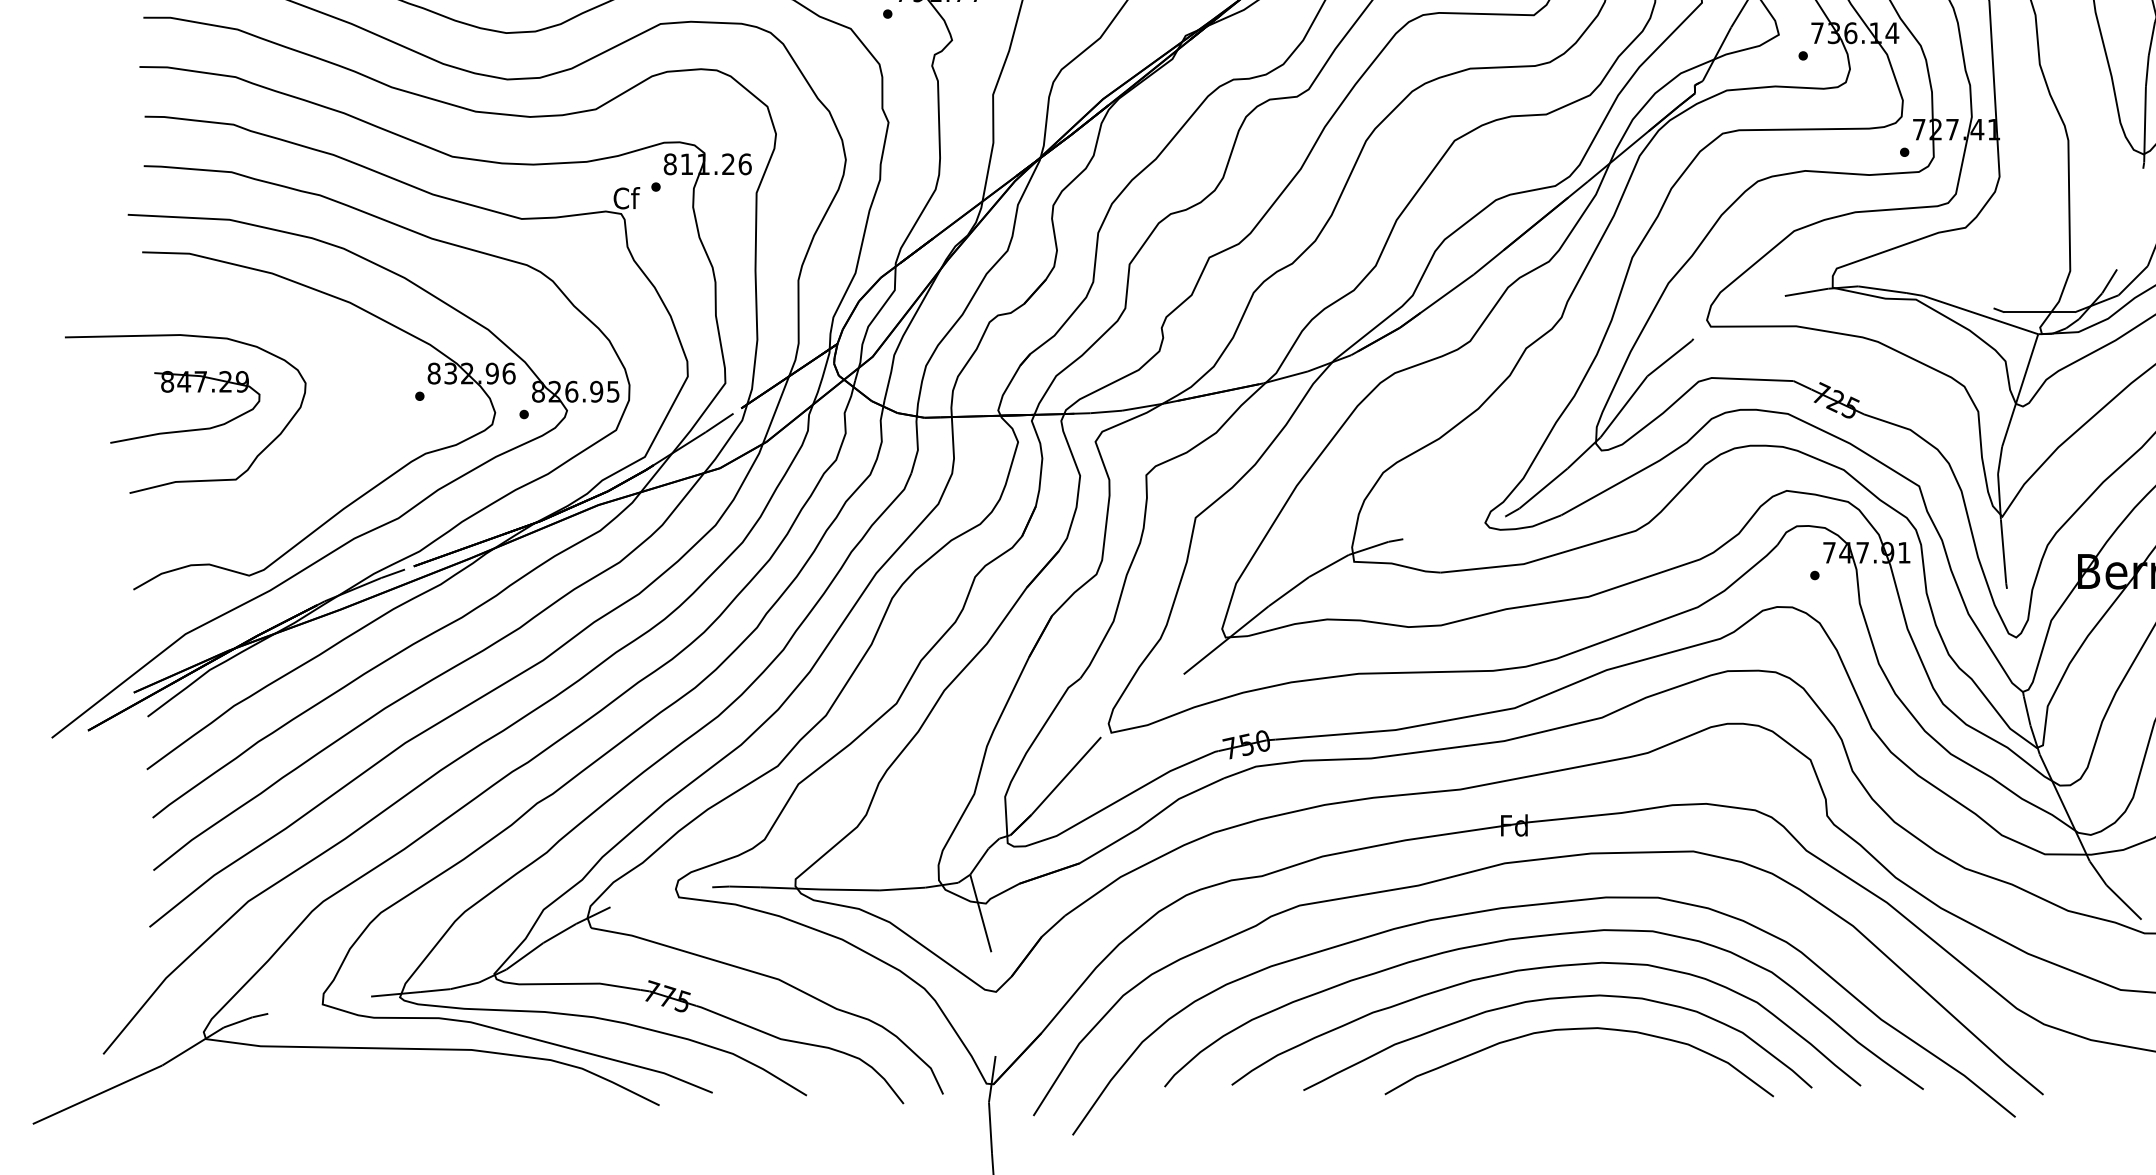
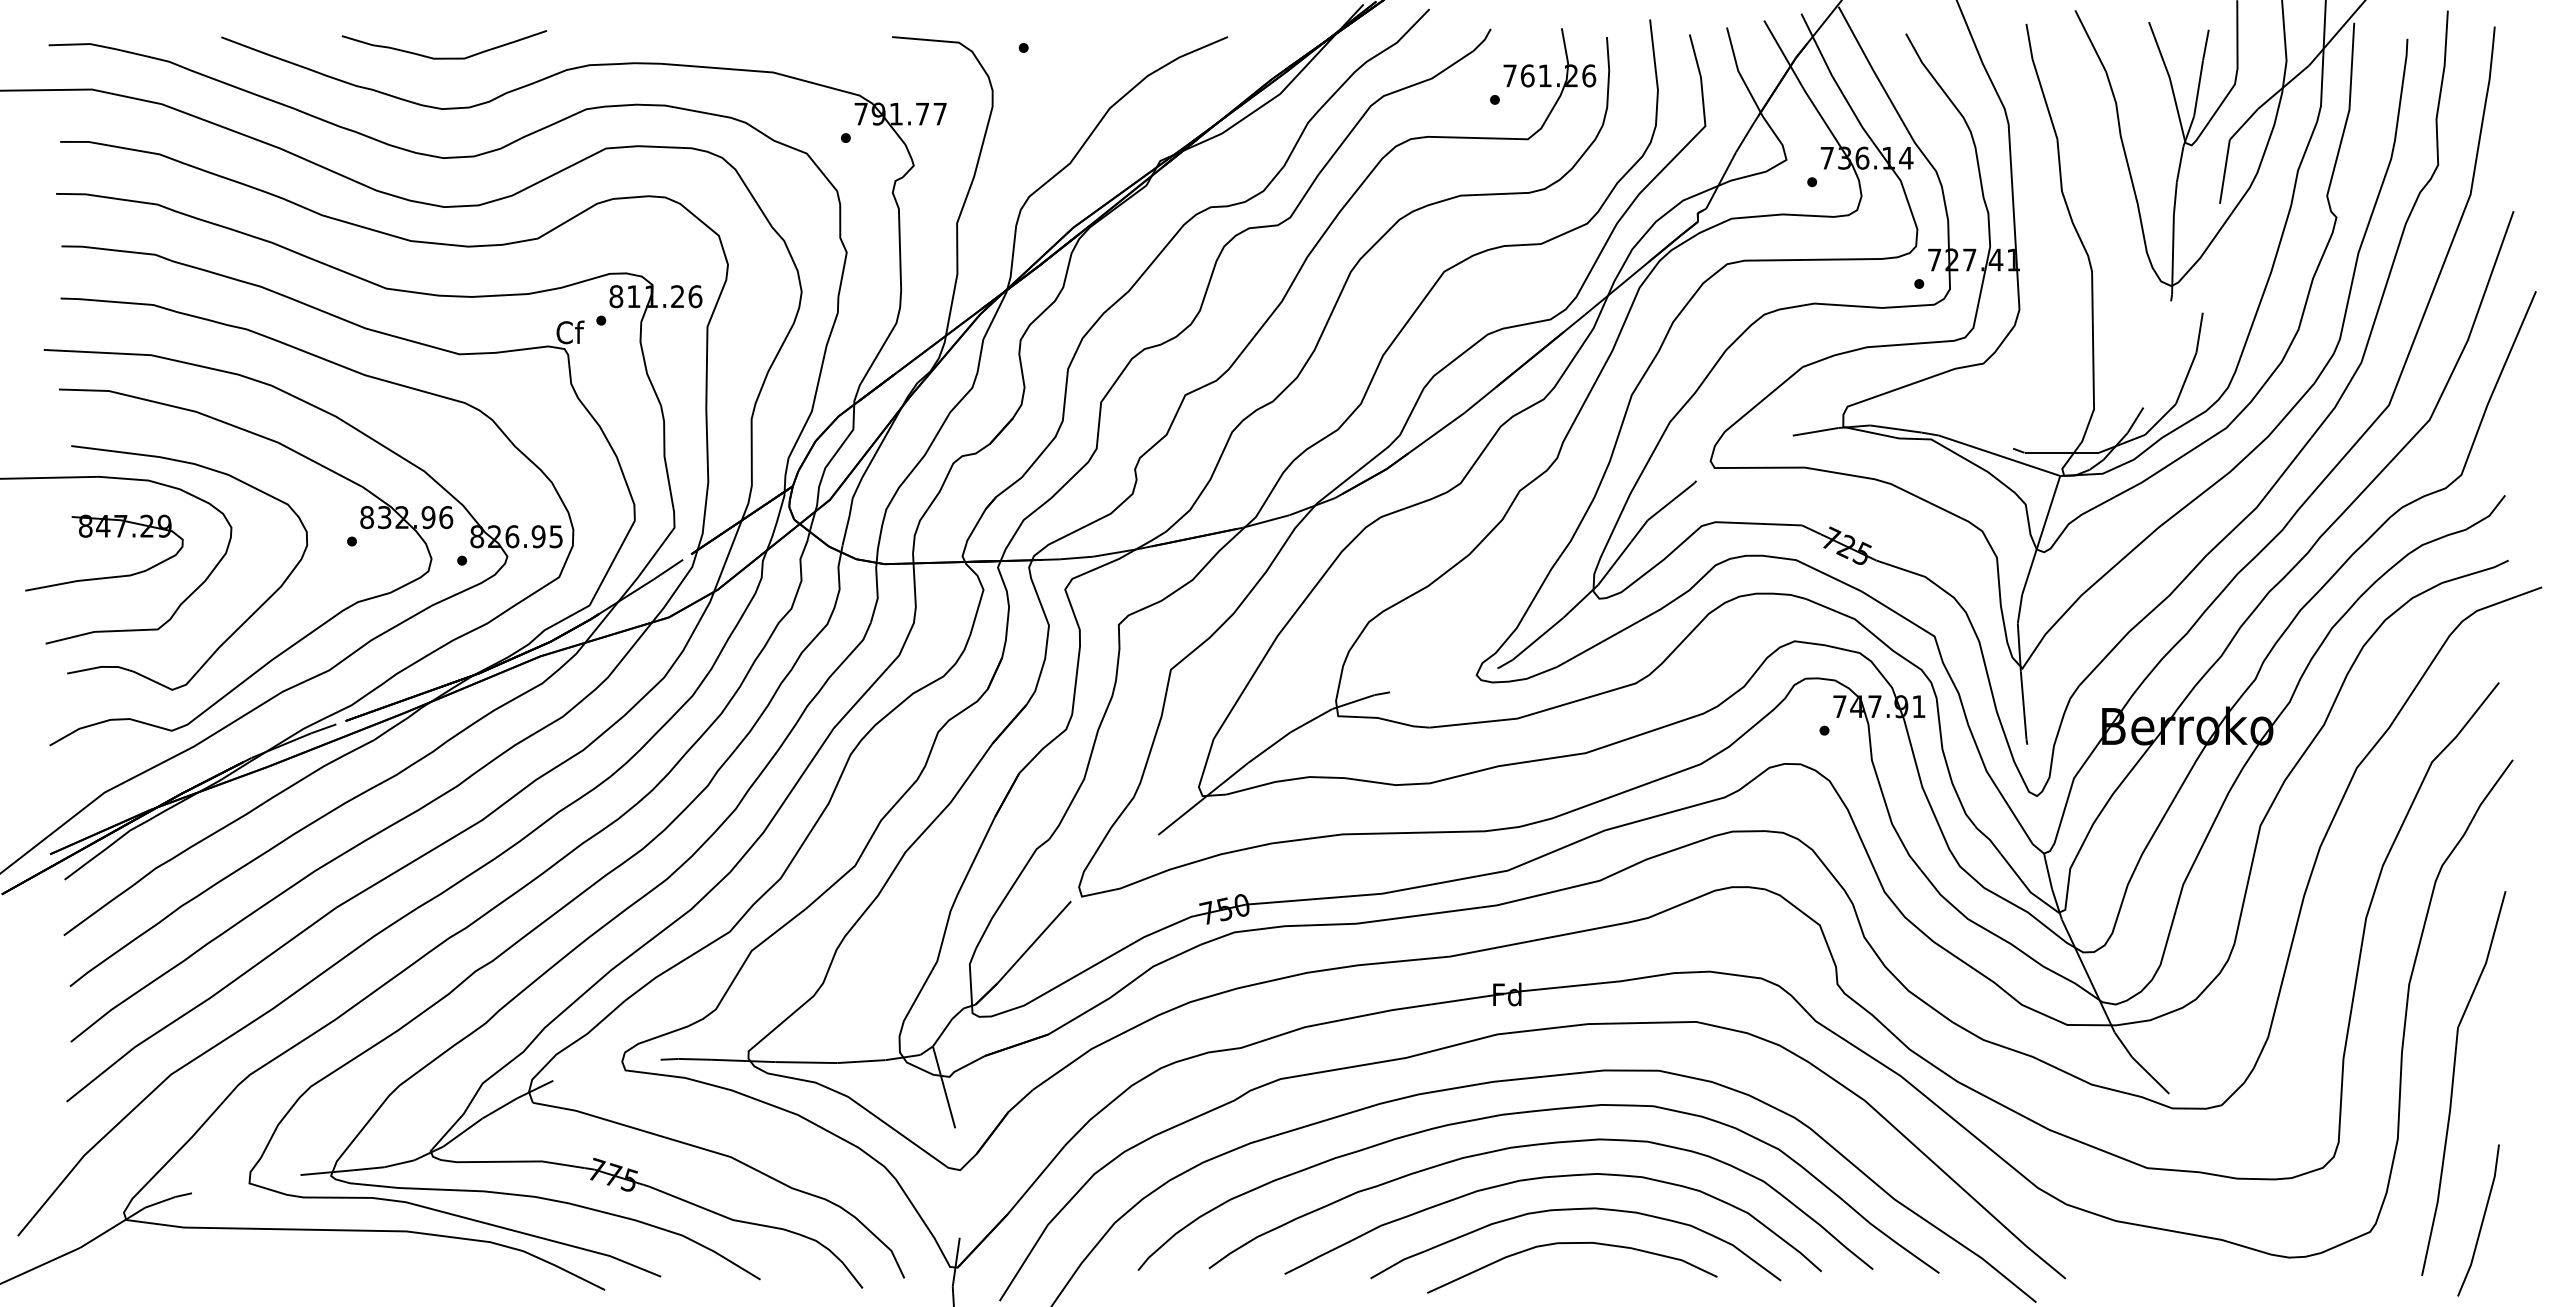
curve: (317, 473) -> (243, 622), added
curve: (1576, 1061) -> (1572, 1243), added

